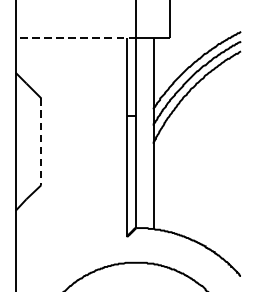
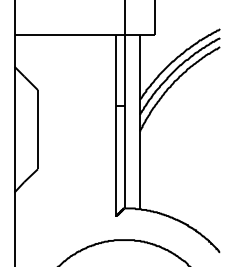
line: (75, 38) -> (69, 35), dashed -> solid
line: (40, 141) -> (37, 129), dashed -> solid

